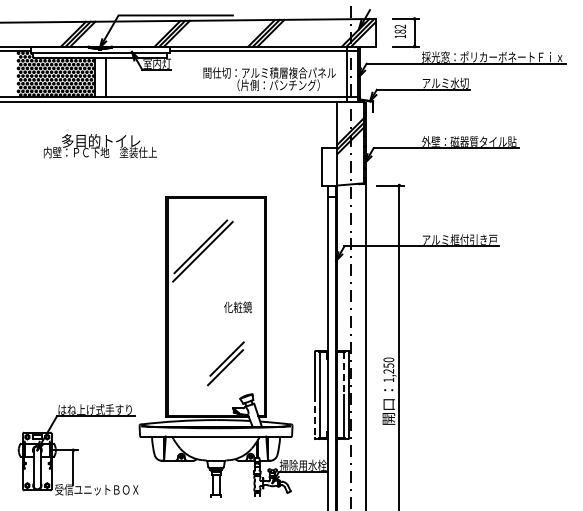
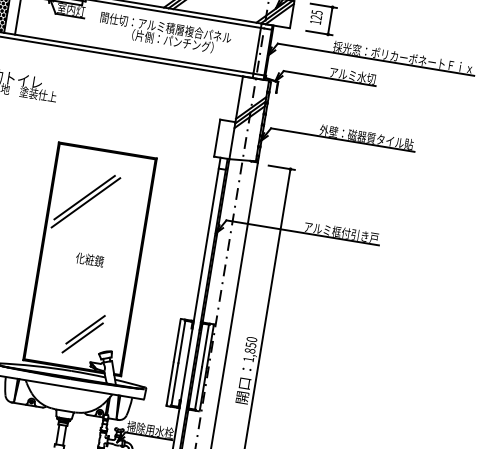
text: (400, 28) -> (317, 14), 182 -> 125
text: (269, 78) -> (165, 33), moved
text: (237, 307) -> (89, 259), moved
part: (225, 363) -> (83, 333), moved
text: (388, 371) -> (249, 350), 1,250 -> 1,850
line: (344, 373) -> (206, 345), dashed -> solid
line: (315, 416) -> (170, 383), dashed -> solid

